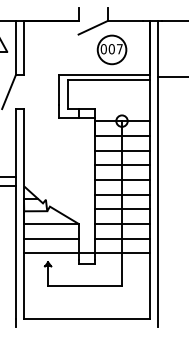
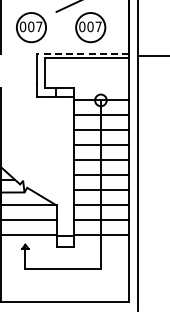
part: (53, 49) -> (30, 27), added
line: (104, 75) -> (83, 53), solid -> dashed

